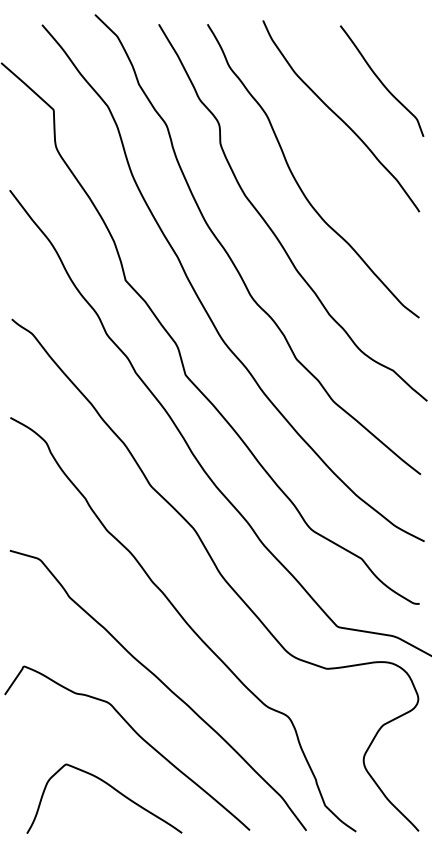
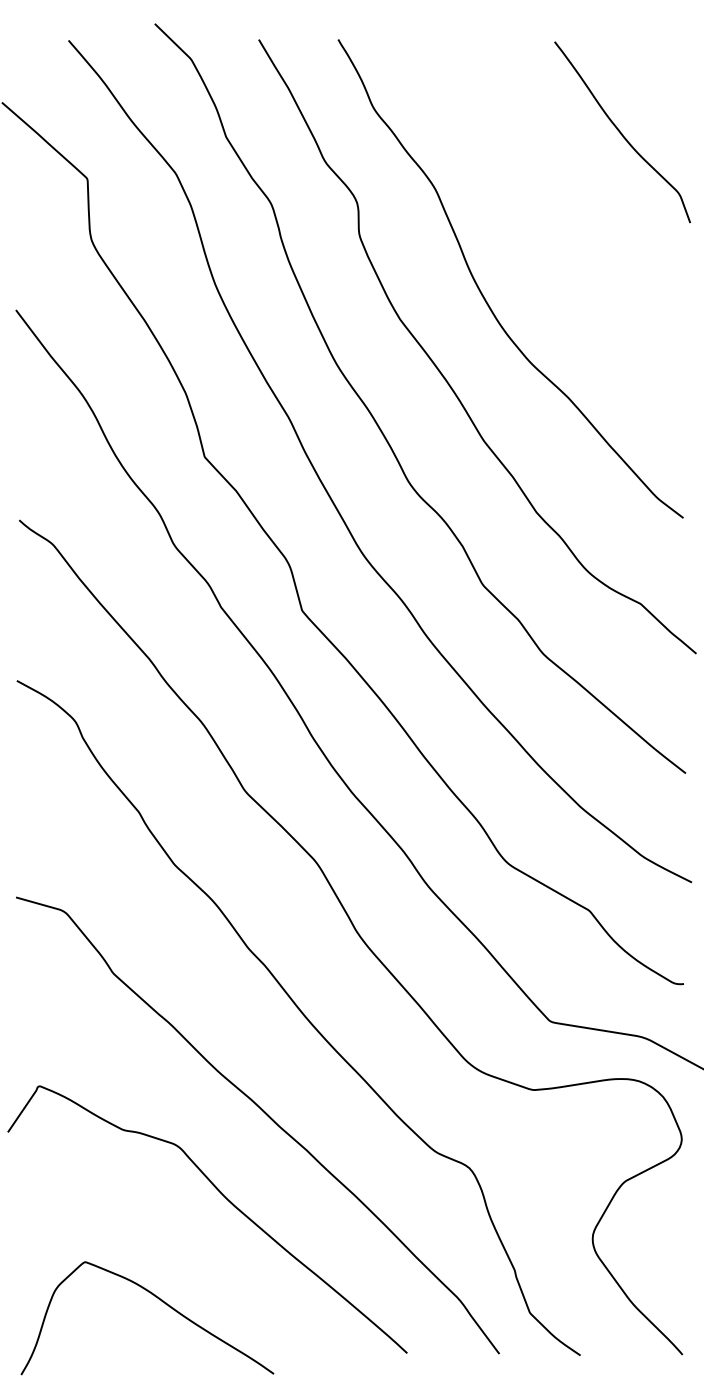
curve: (340, 117) -> (554, 191), removed
curve: (110, 787) -> (157, 1299), moved

